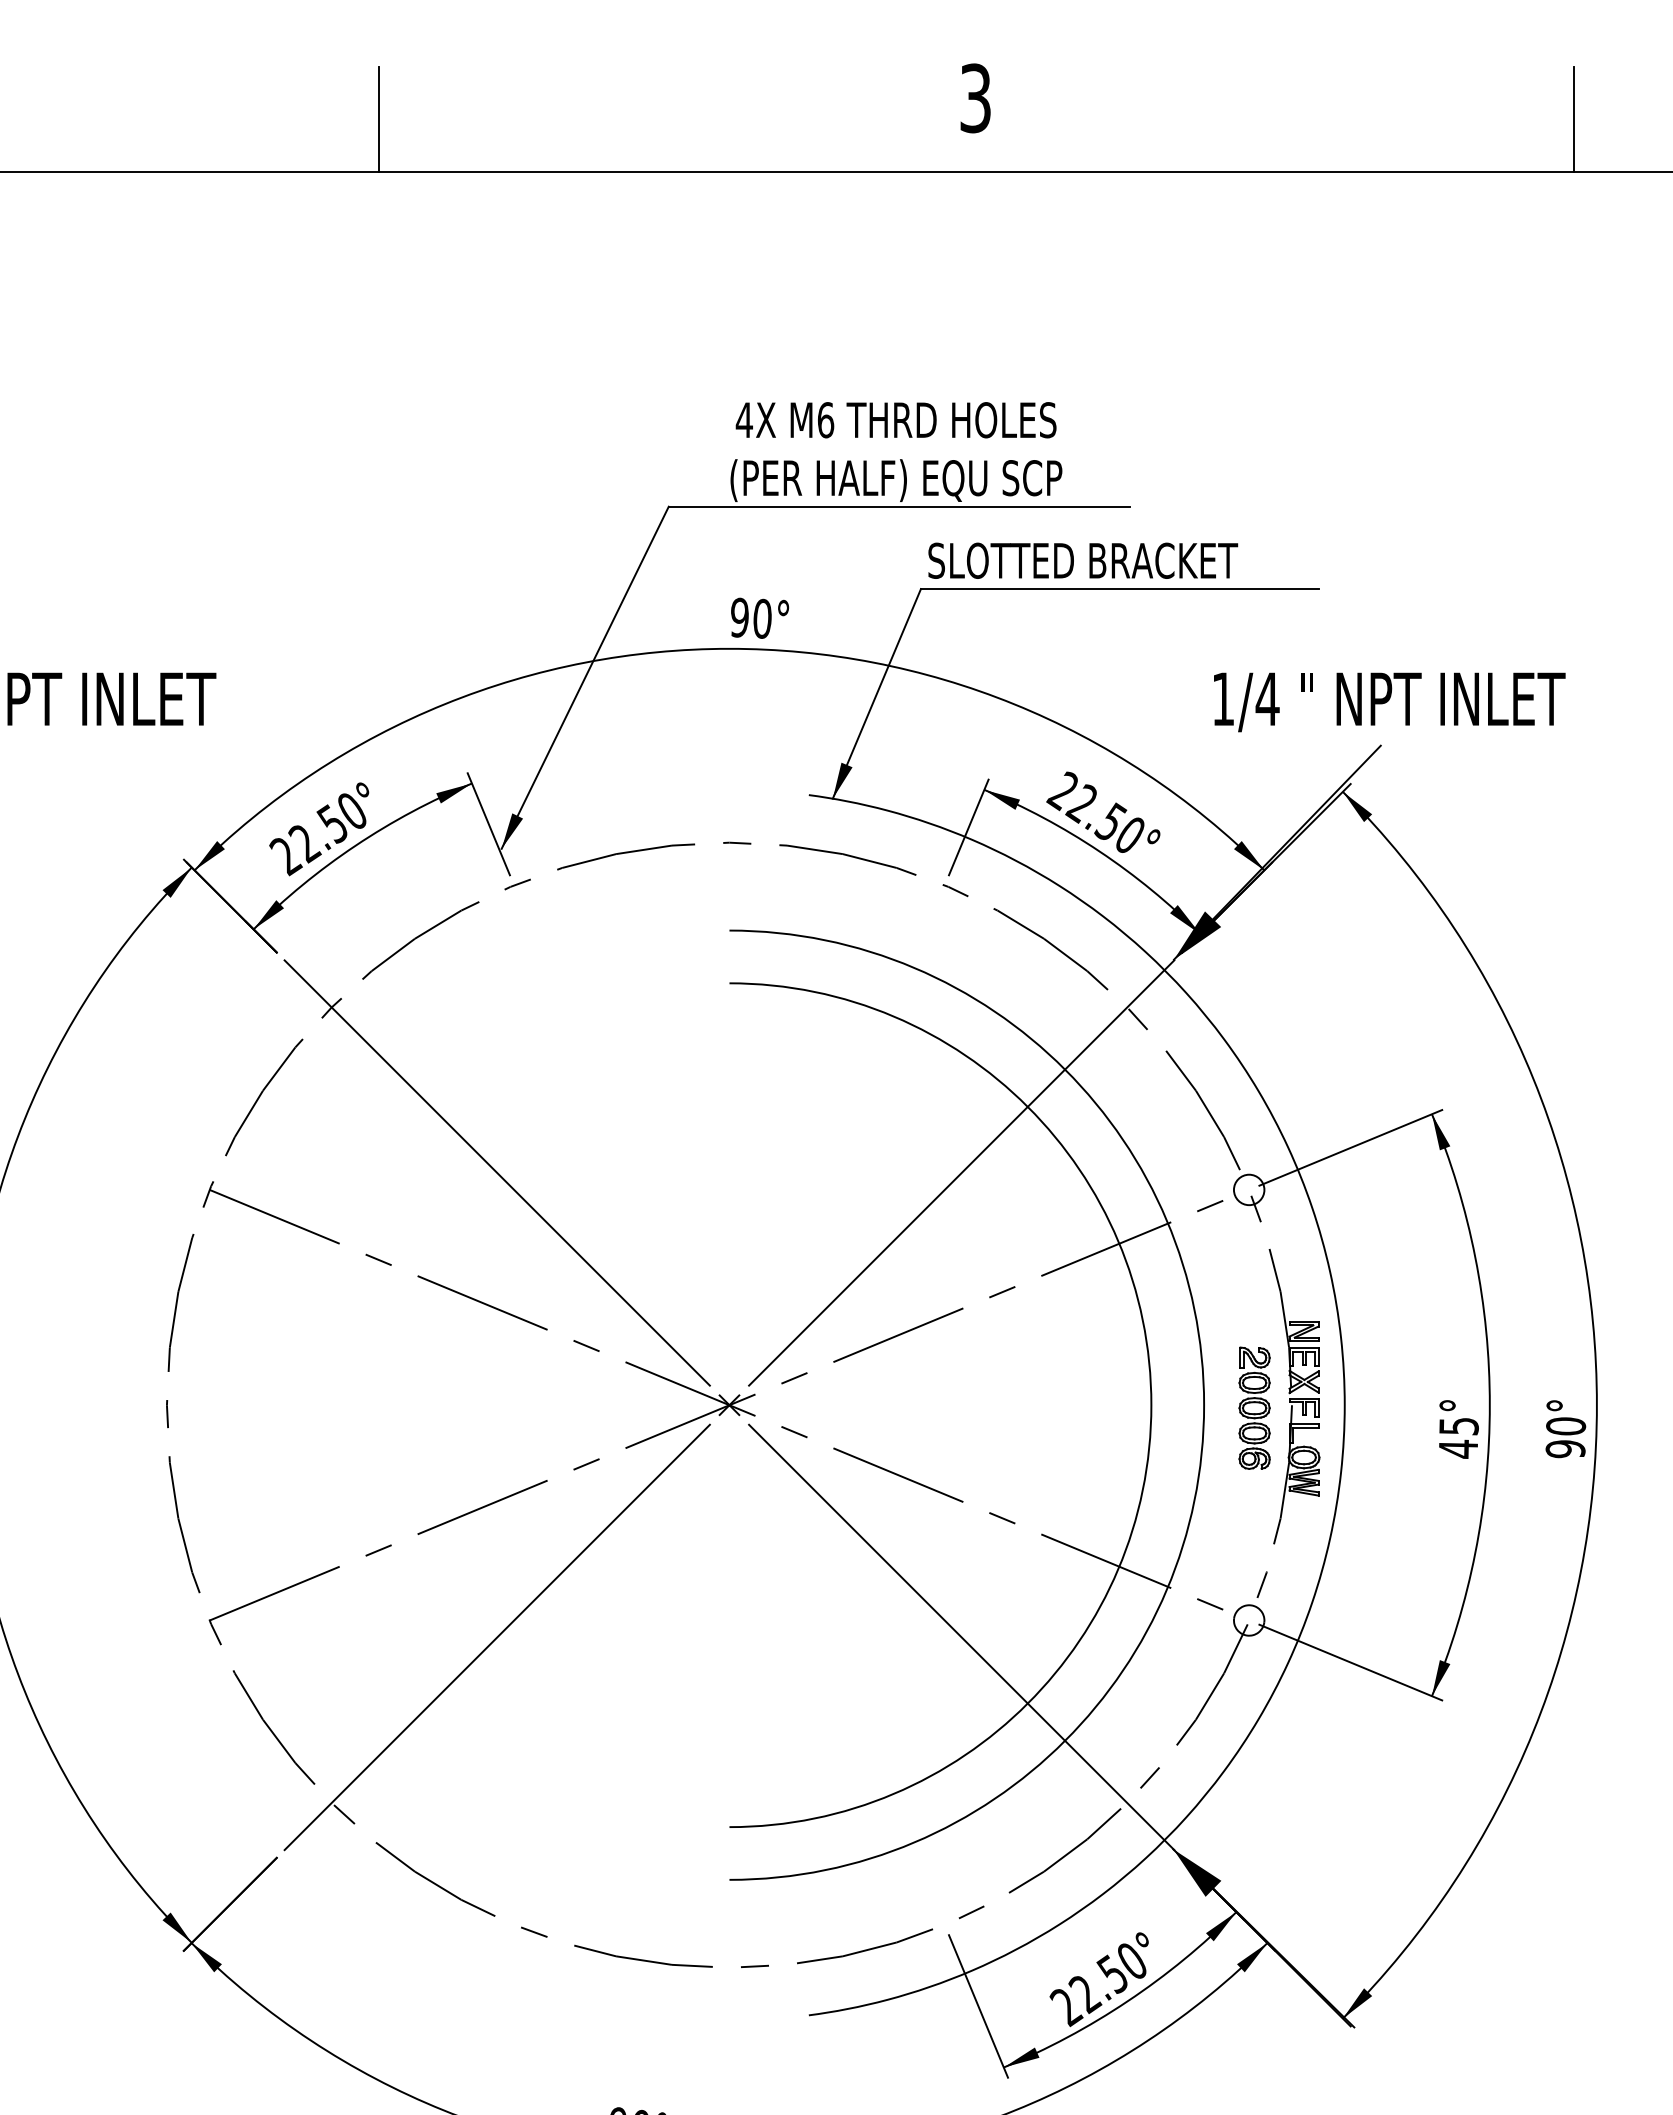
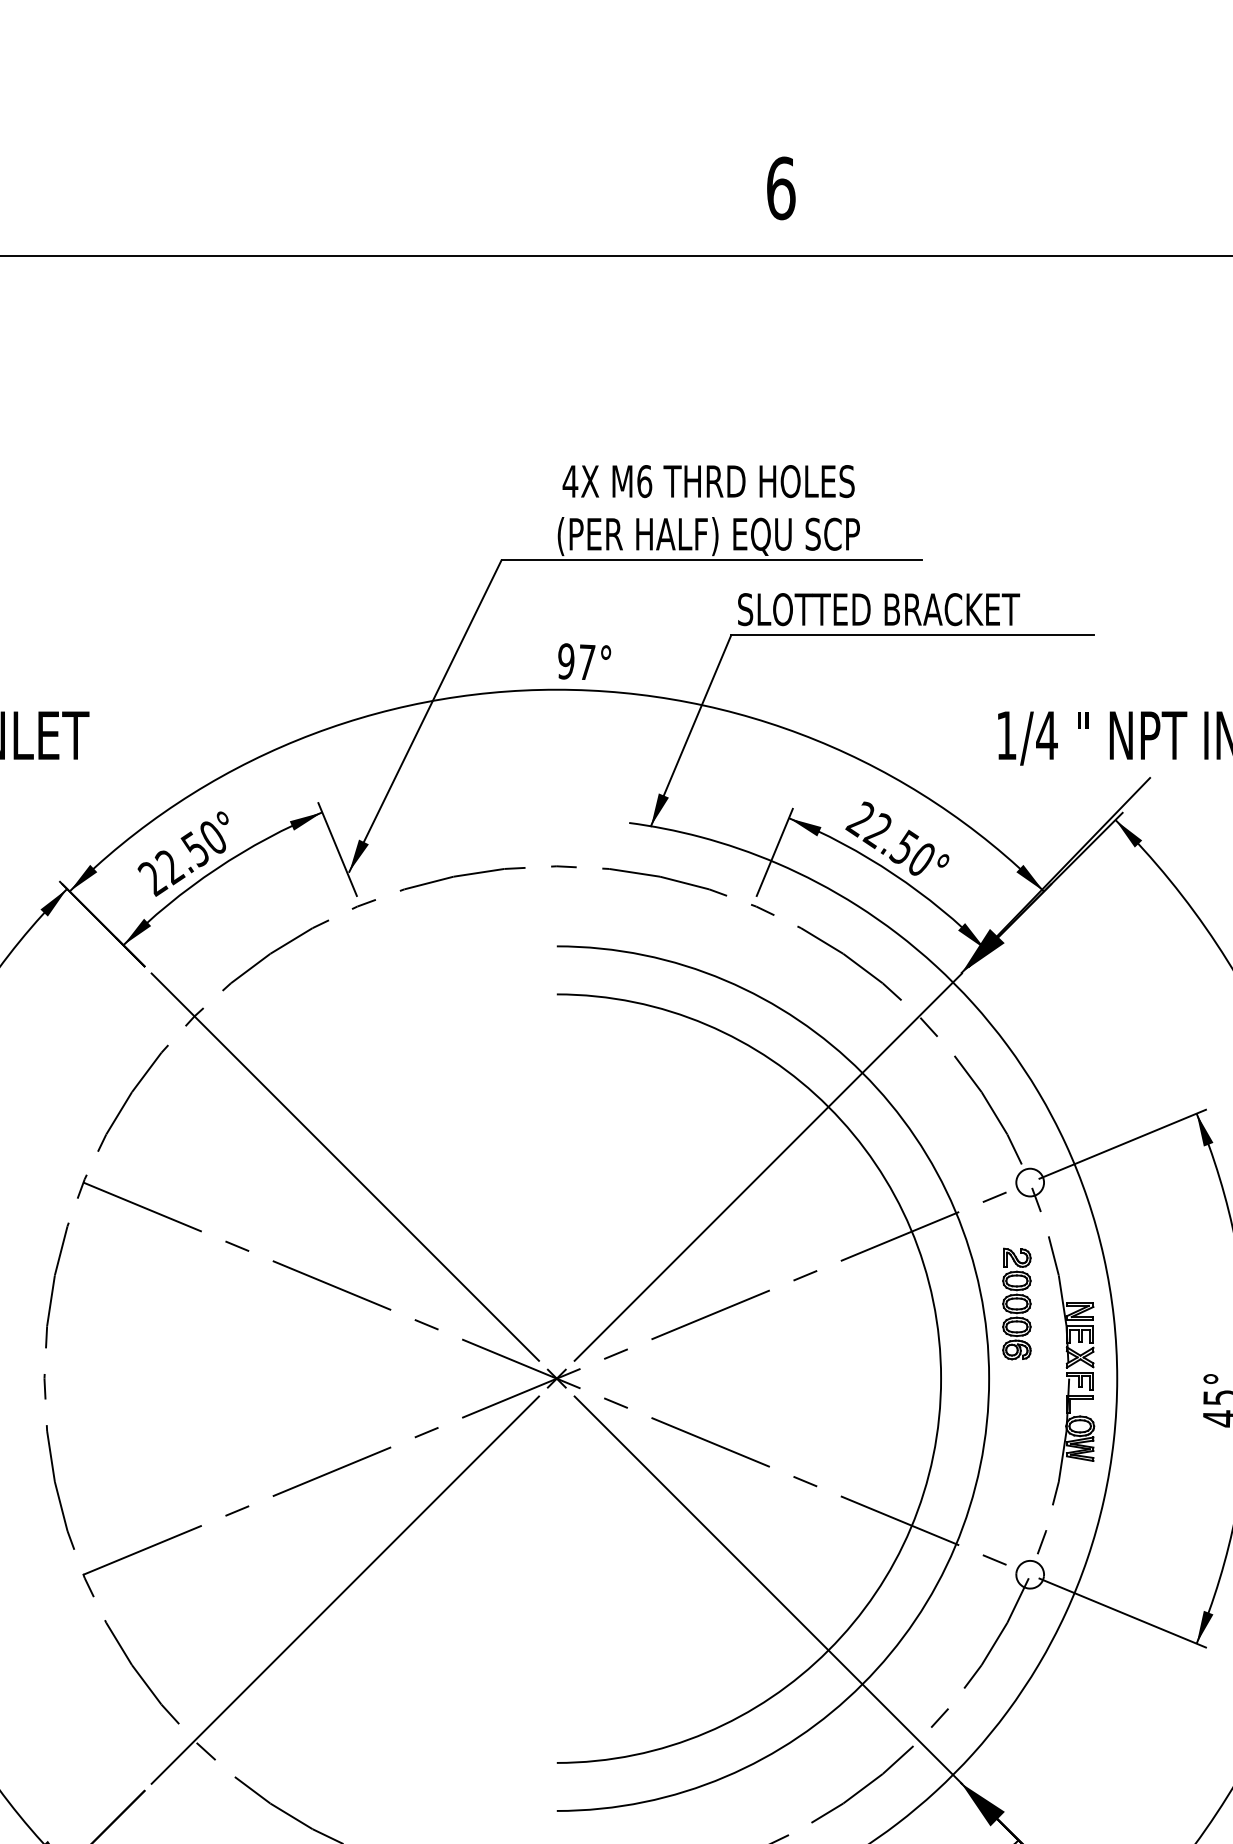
text: (975, 98) -> (780, 188), 3 -> 6
line: (378, 119) -> (237, 207), removed
text: (762, 618) -> (586, 662), 90° -> 97°
part: (1254, 1407) -> (1016, 1303), moved

